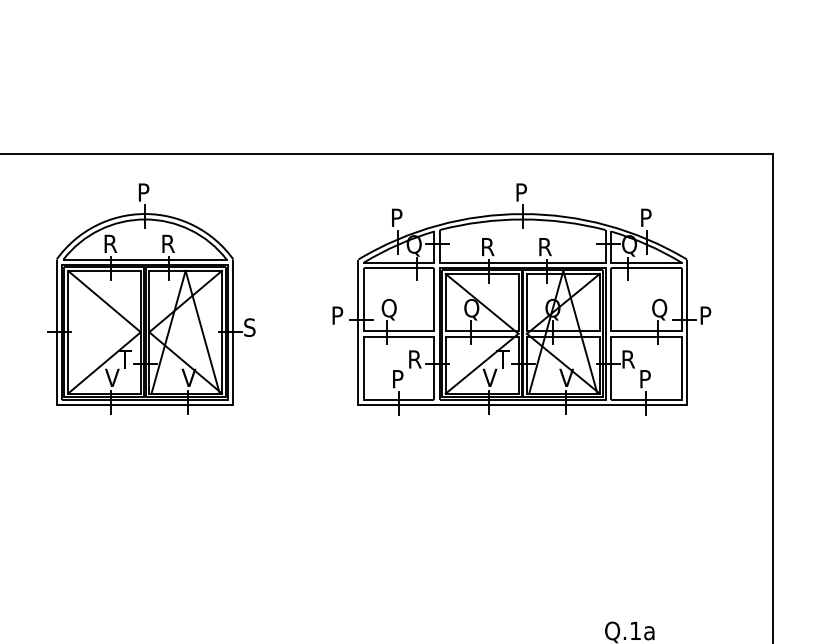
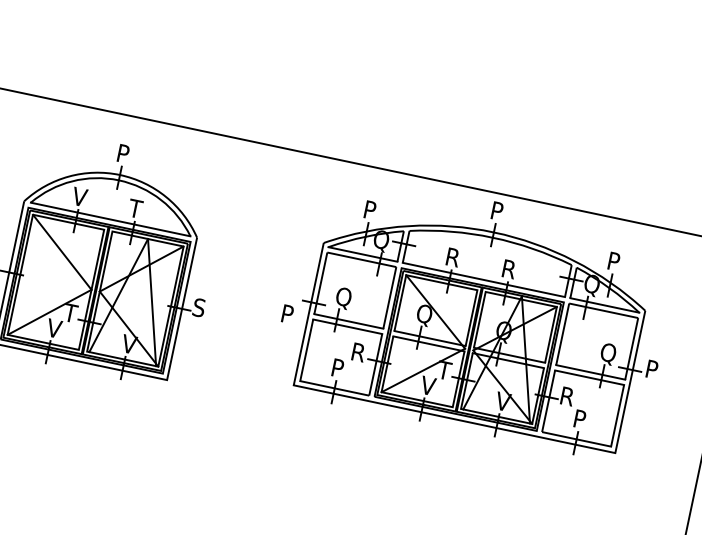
text: (109, 243) -> (79, 196), R -> V
text: (167, 243) -> (135, 208), R -> T
part: (530, 299) -> (483, 317), moved

